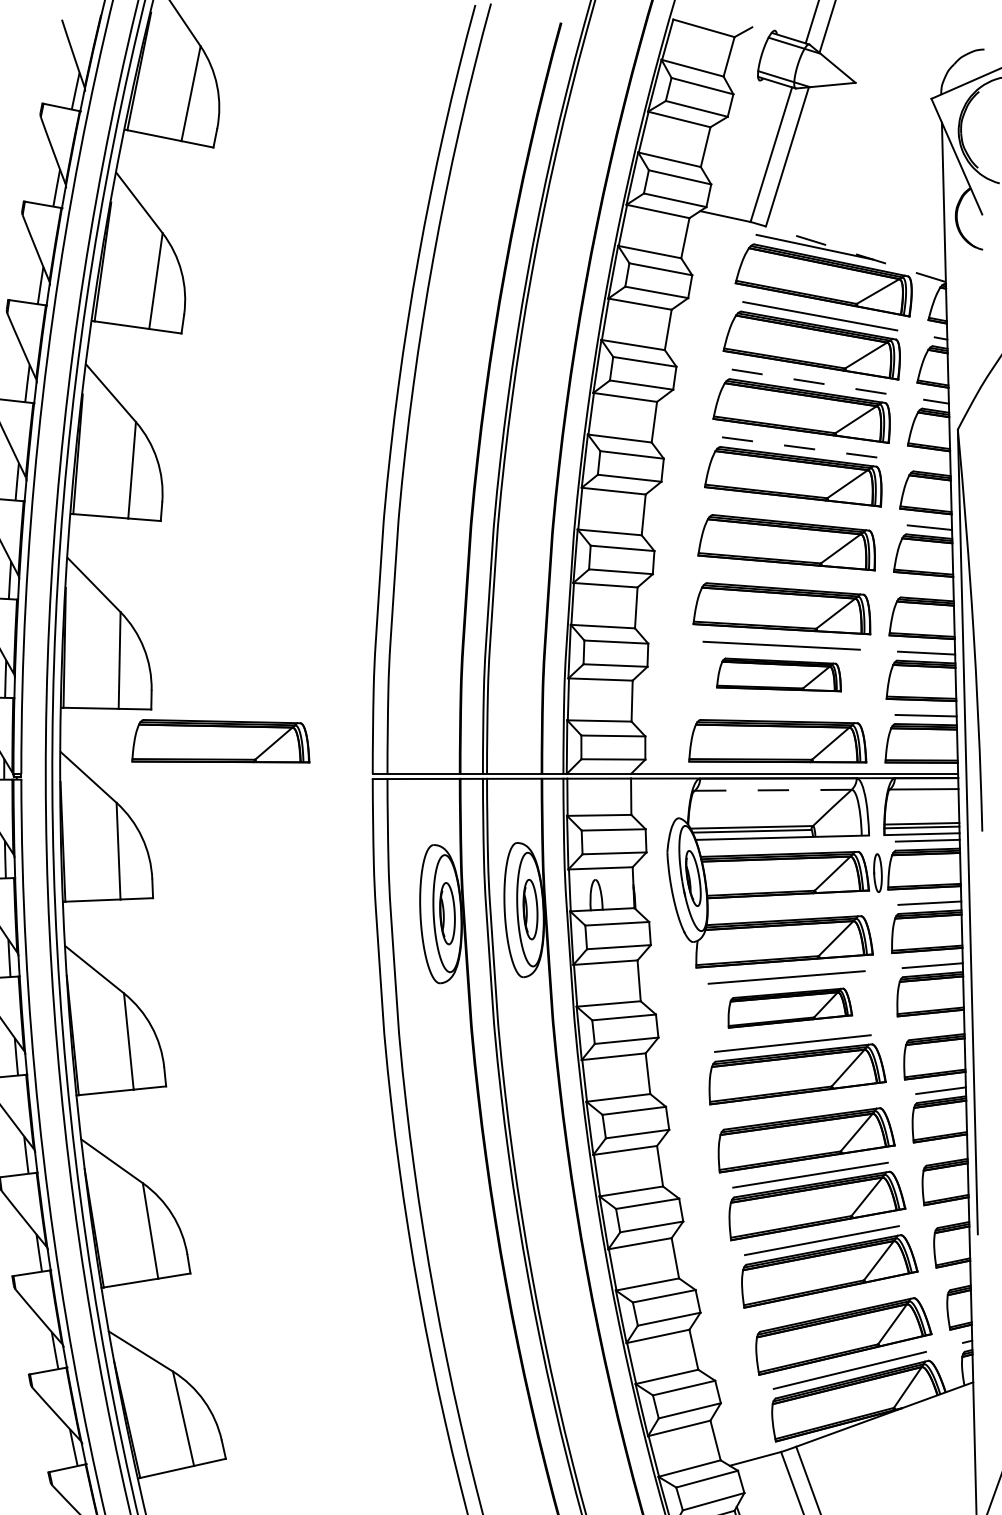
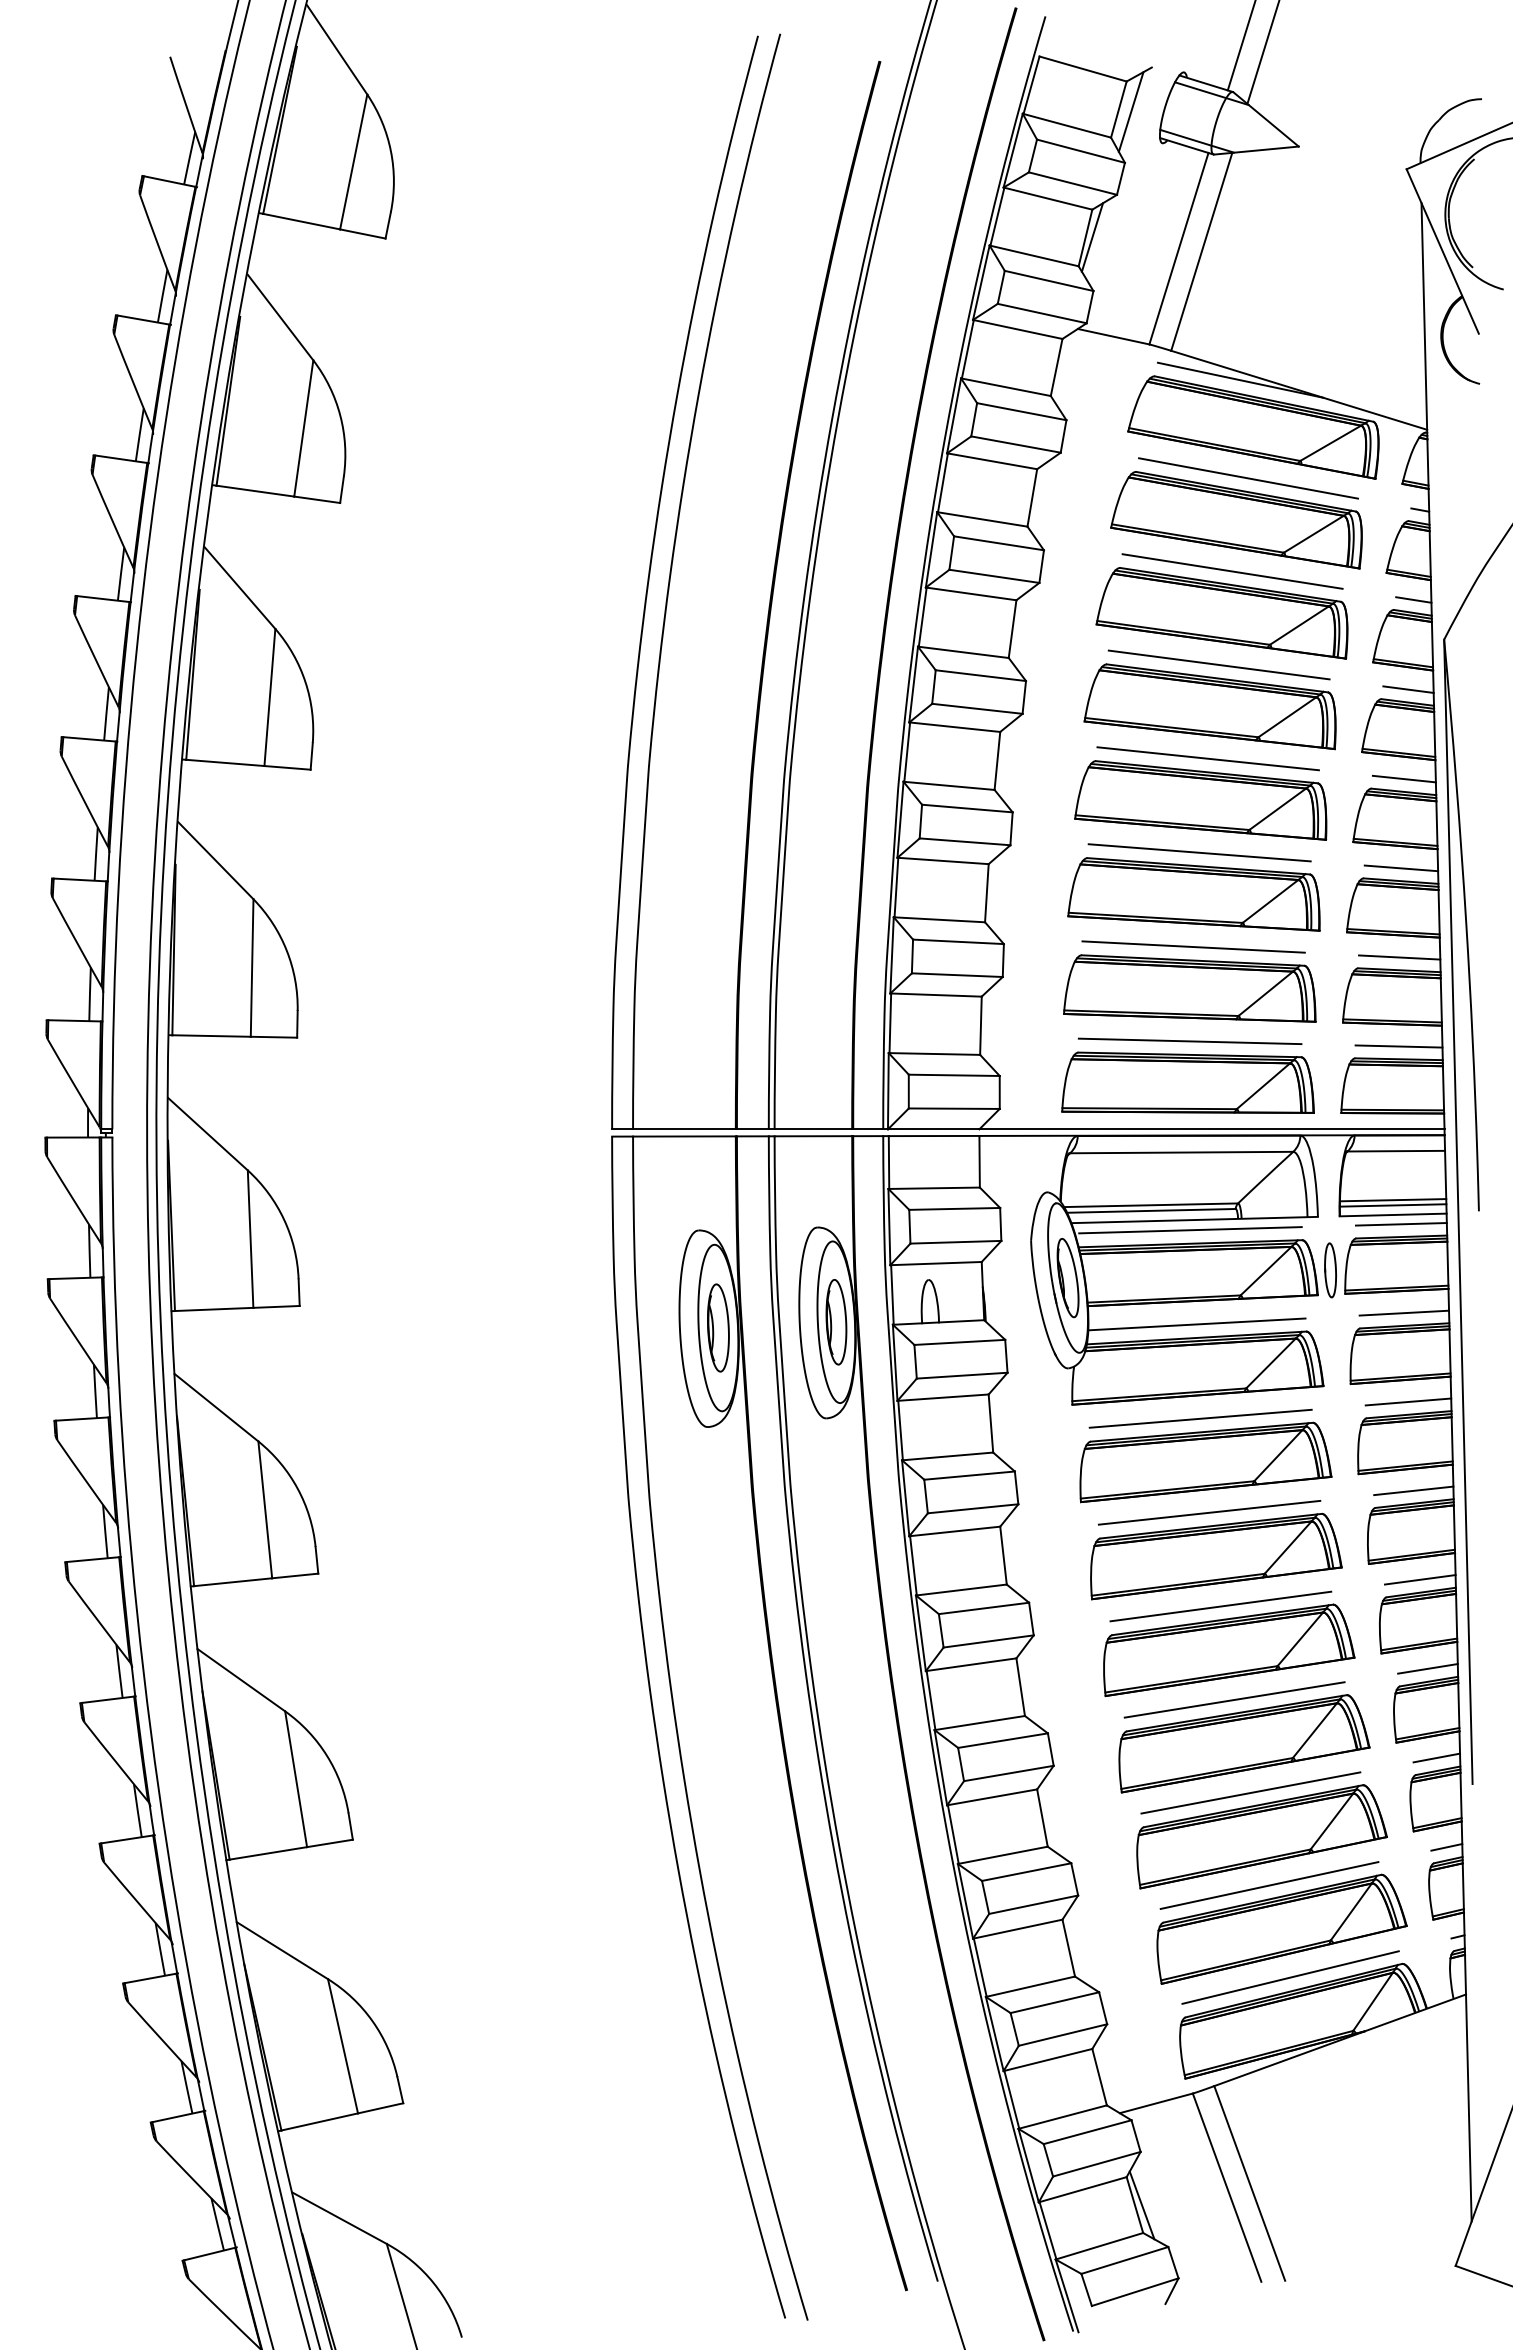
line: (737, 58) -> (1130, 111), added
line: (710, 146) -> (1092, 237), added
line: (856, 254) -> (1299, 390), dashed -> solid
line: (809, 381) -> (1232, 571), dashed -> solid
line: (799, 447) -> (1218, 664), dashed -> solid
line: (932, 464) -> (1408, 689), added
line: (791, 513) -> (1207, 758), added
line: (785, 579) -> (1199, 852), added
line: (927, 590) -> (1401, 868), added
part: (778, 674) -> (1189, 988), size x1.43
line: (778, 712) -> (1189, 1041), added
part: (220, 741) -> (395, 1082), removed
line: (773, 790) -> (1181, 1152), dashed -> solid
line: (779, 845) -> (1190, 1230), added
line: (783, 911) -> (1196, 1324), added
part: (790, 1008) -> (1205, 1462), size x1.43
line: (936, 1027) -> (1413, 1490), added
line: (800, 1109) -> (1220, 1606), added
line: (946, 1153) -> (1427, 1668), added
line: (952, 1215) -> (1436, 1757), added
line: (959, 1278) -> (1446, 1847), added
line: (835, 1305) -> (1269, 1885), added

